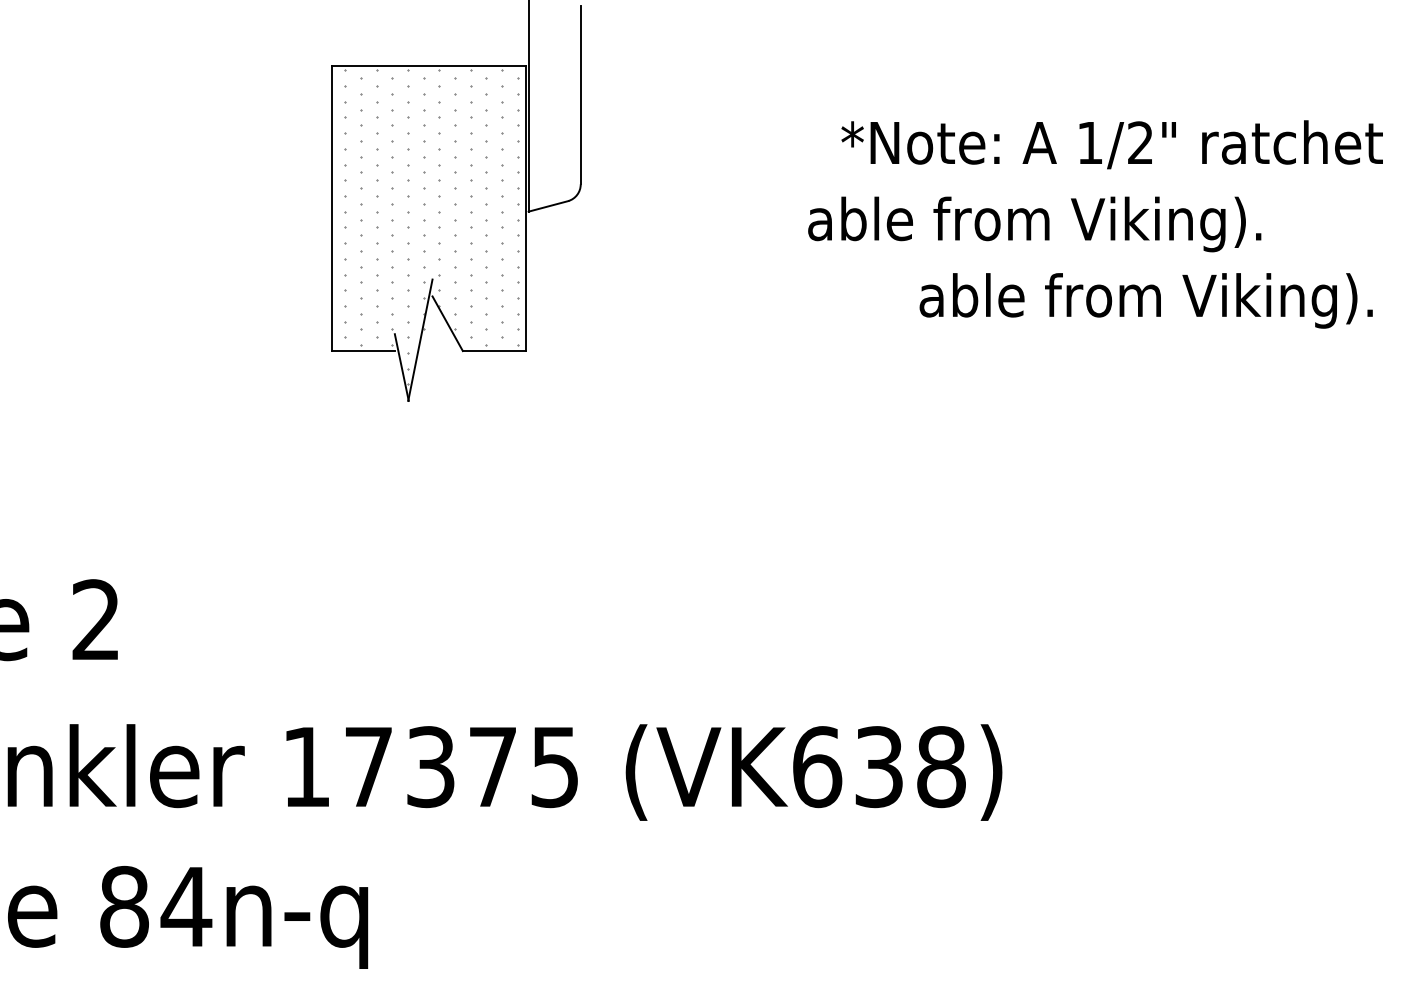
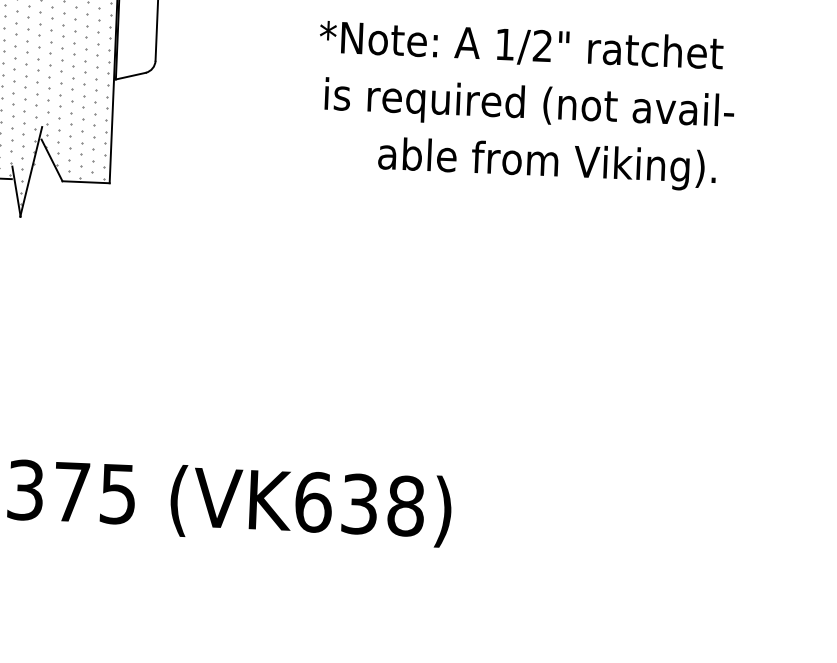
text: (1111, 144) -> (520, 46), moved
text: (1083, 224) -> (528, 106), able from Viking). -> is required (not avail-
text: (1145, 300) -> (546, 163), moved

